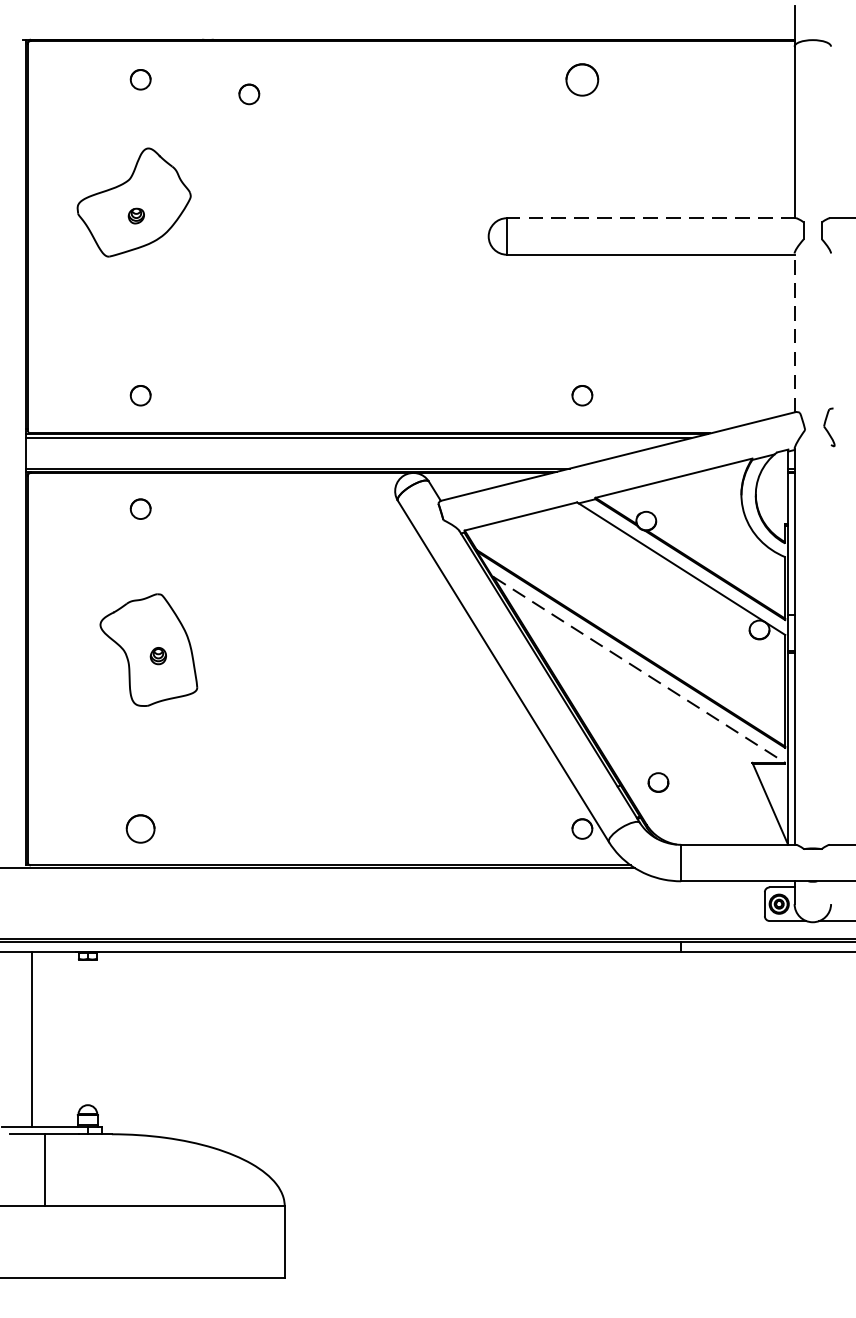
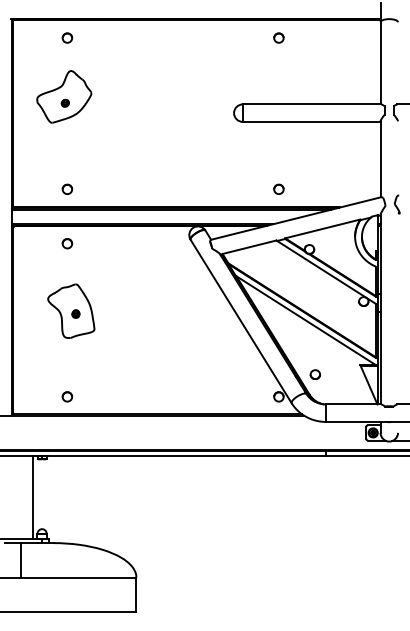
part: (581, 78) -> (278, 37), size x0.62
part: (249, 93) -> (119, 44), removed
line: (650, 218) -> (311, 104), dashed -> solid
line: (794, 331) -> (380, 158), dashed -> solid
line: (639, 669) -> (306, 320), dashed -> solid
part: (140, 828) -> (67, 396), size x0.71
line: (32, 1039) -> (32, 497), moved

